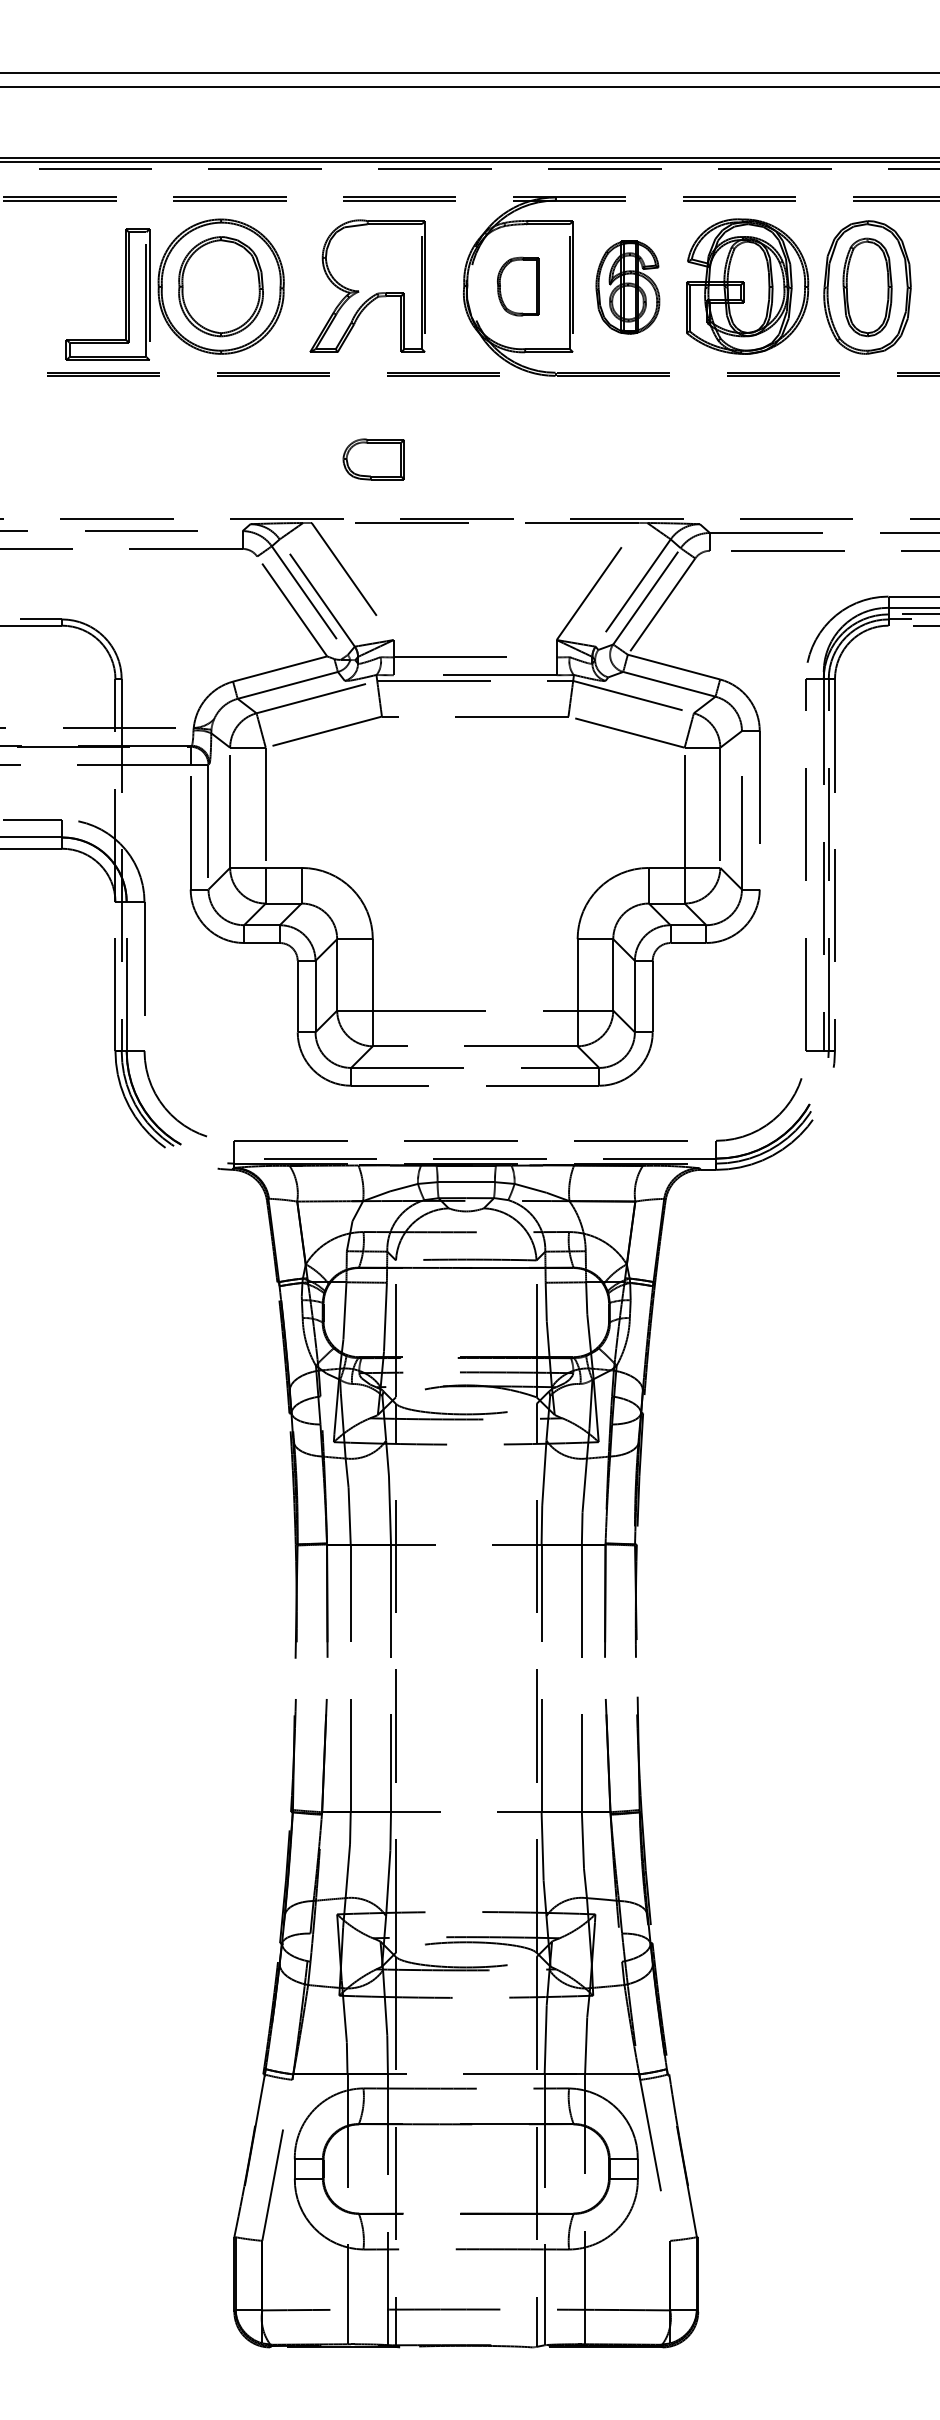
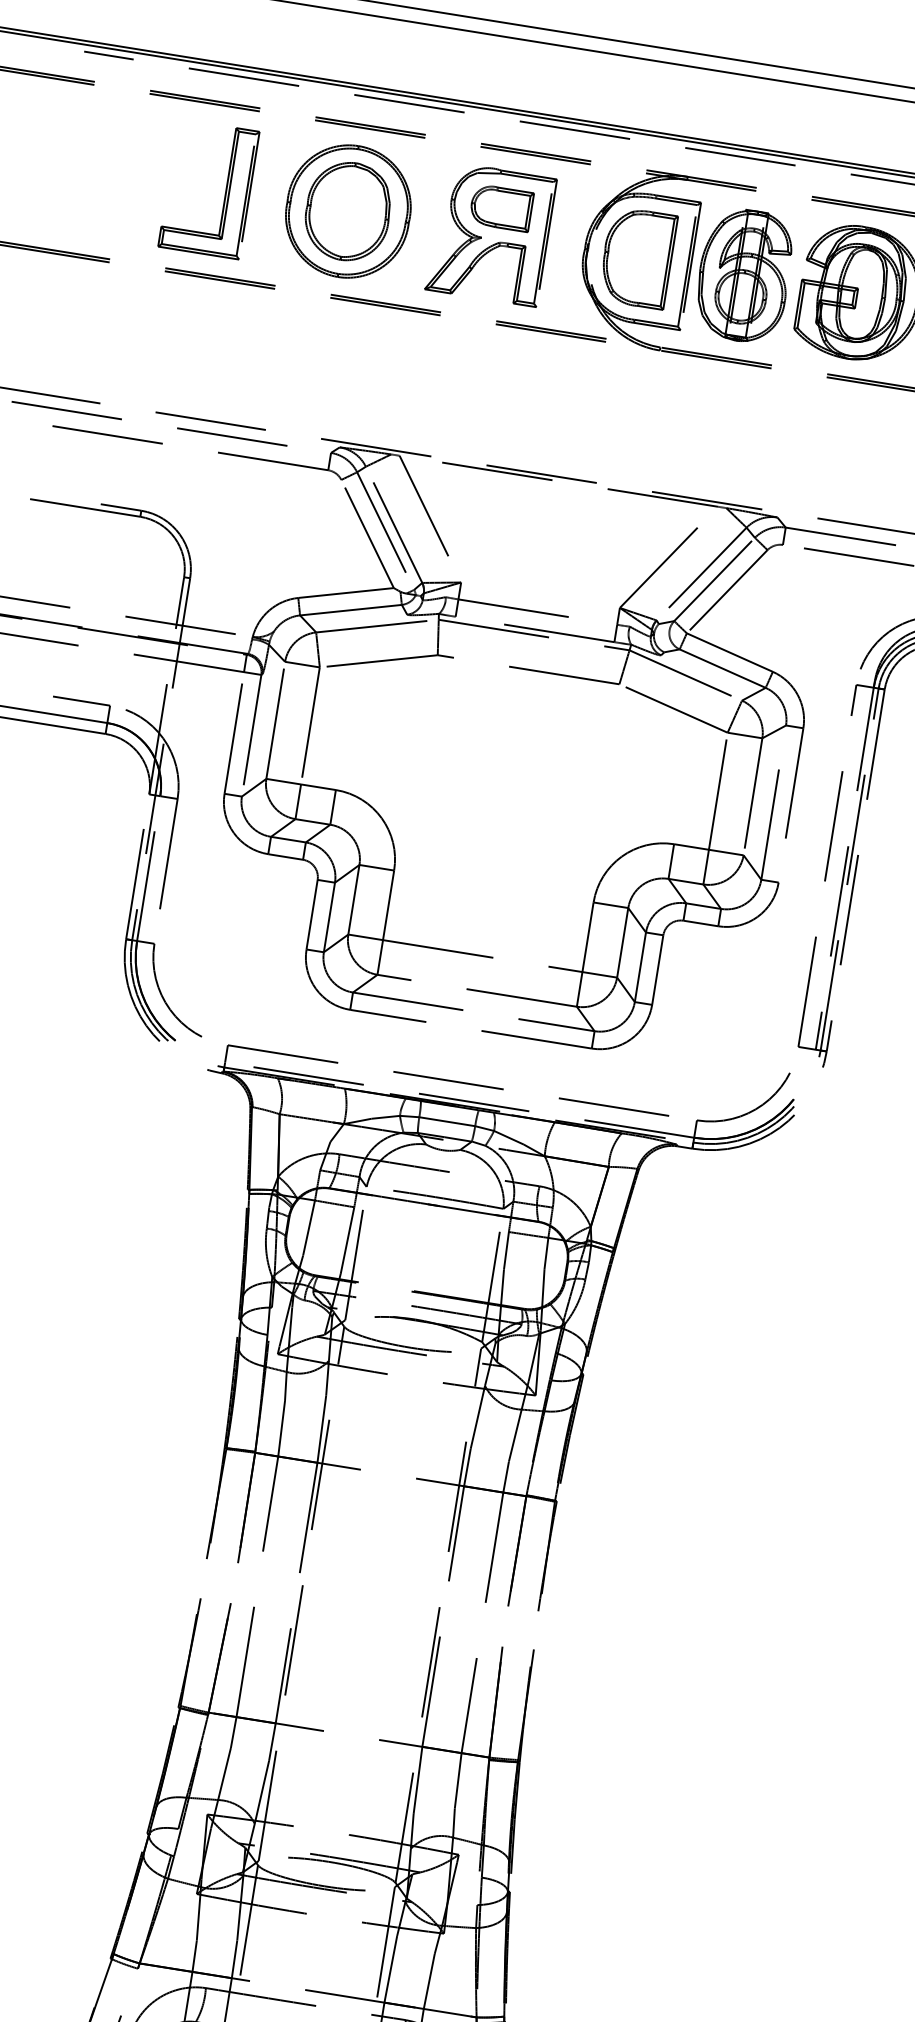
part: (517, 286) -> (636, 257), size x1.67
part: (627, 287) -> (743, 275), size x1.43
part: (125, 294) -> (225, 191), moved
part: (373, 459) -> (500, 207), moved

